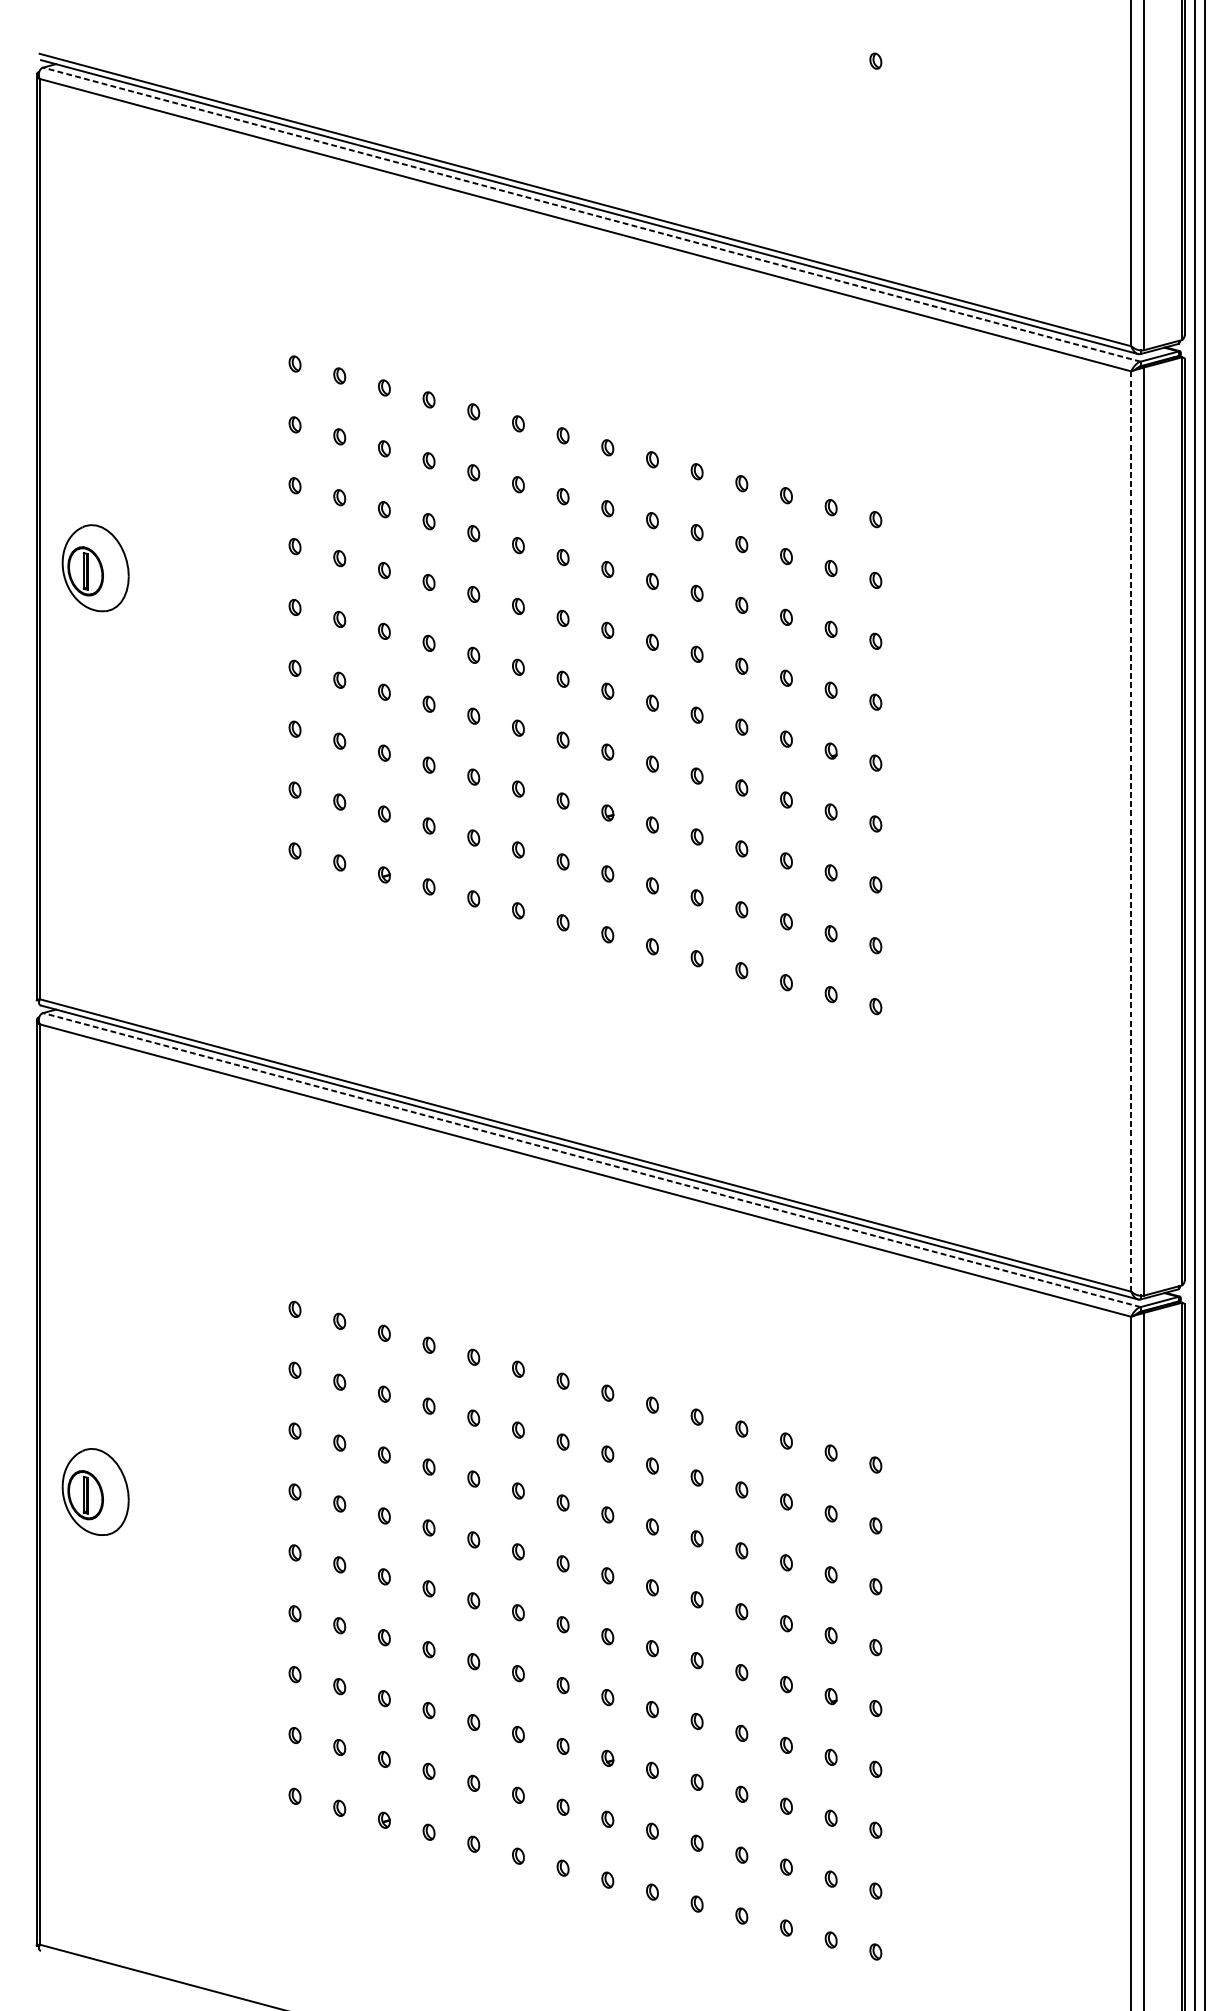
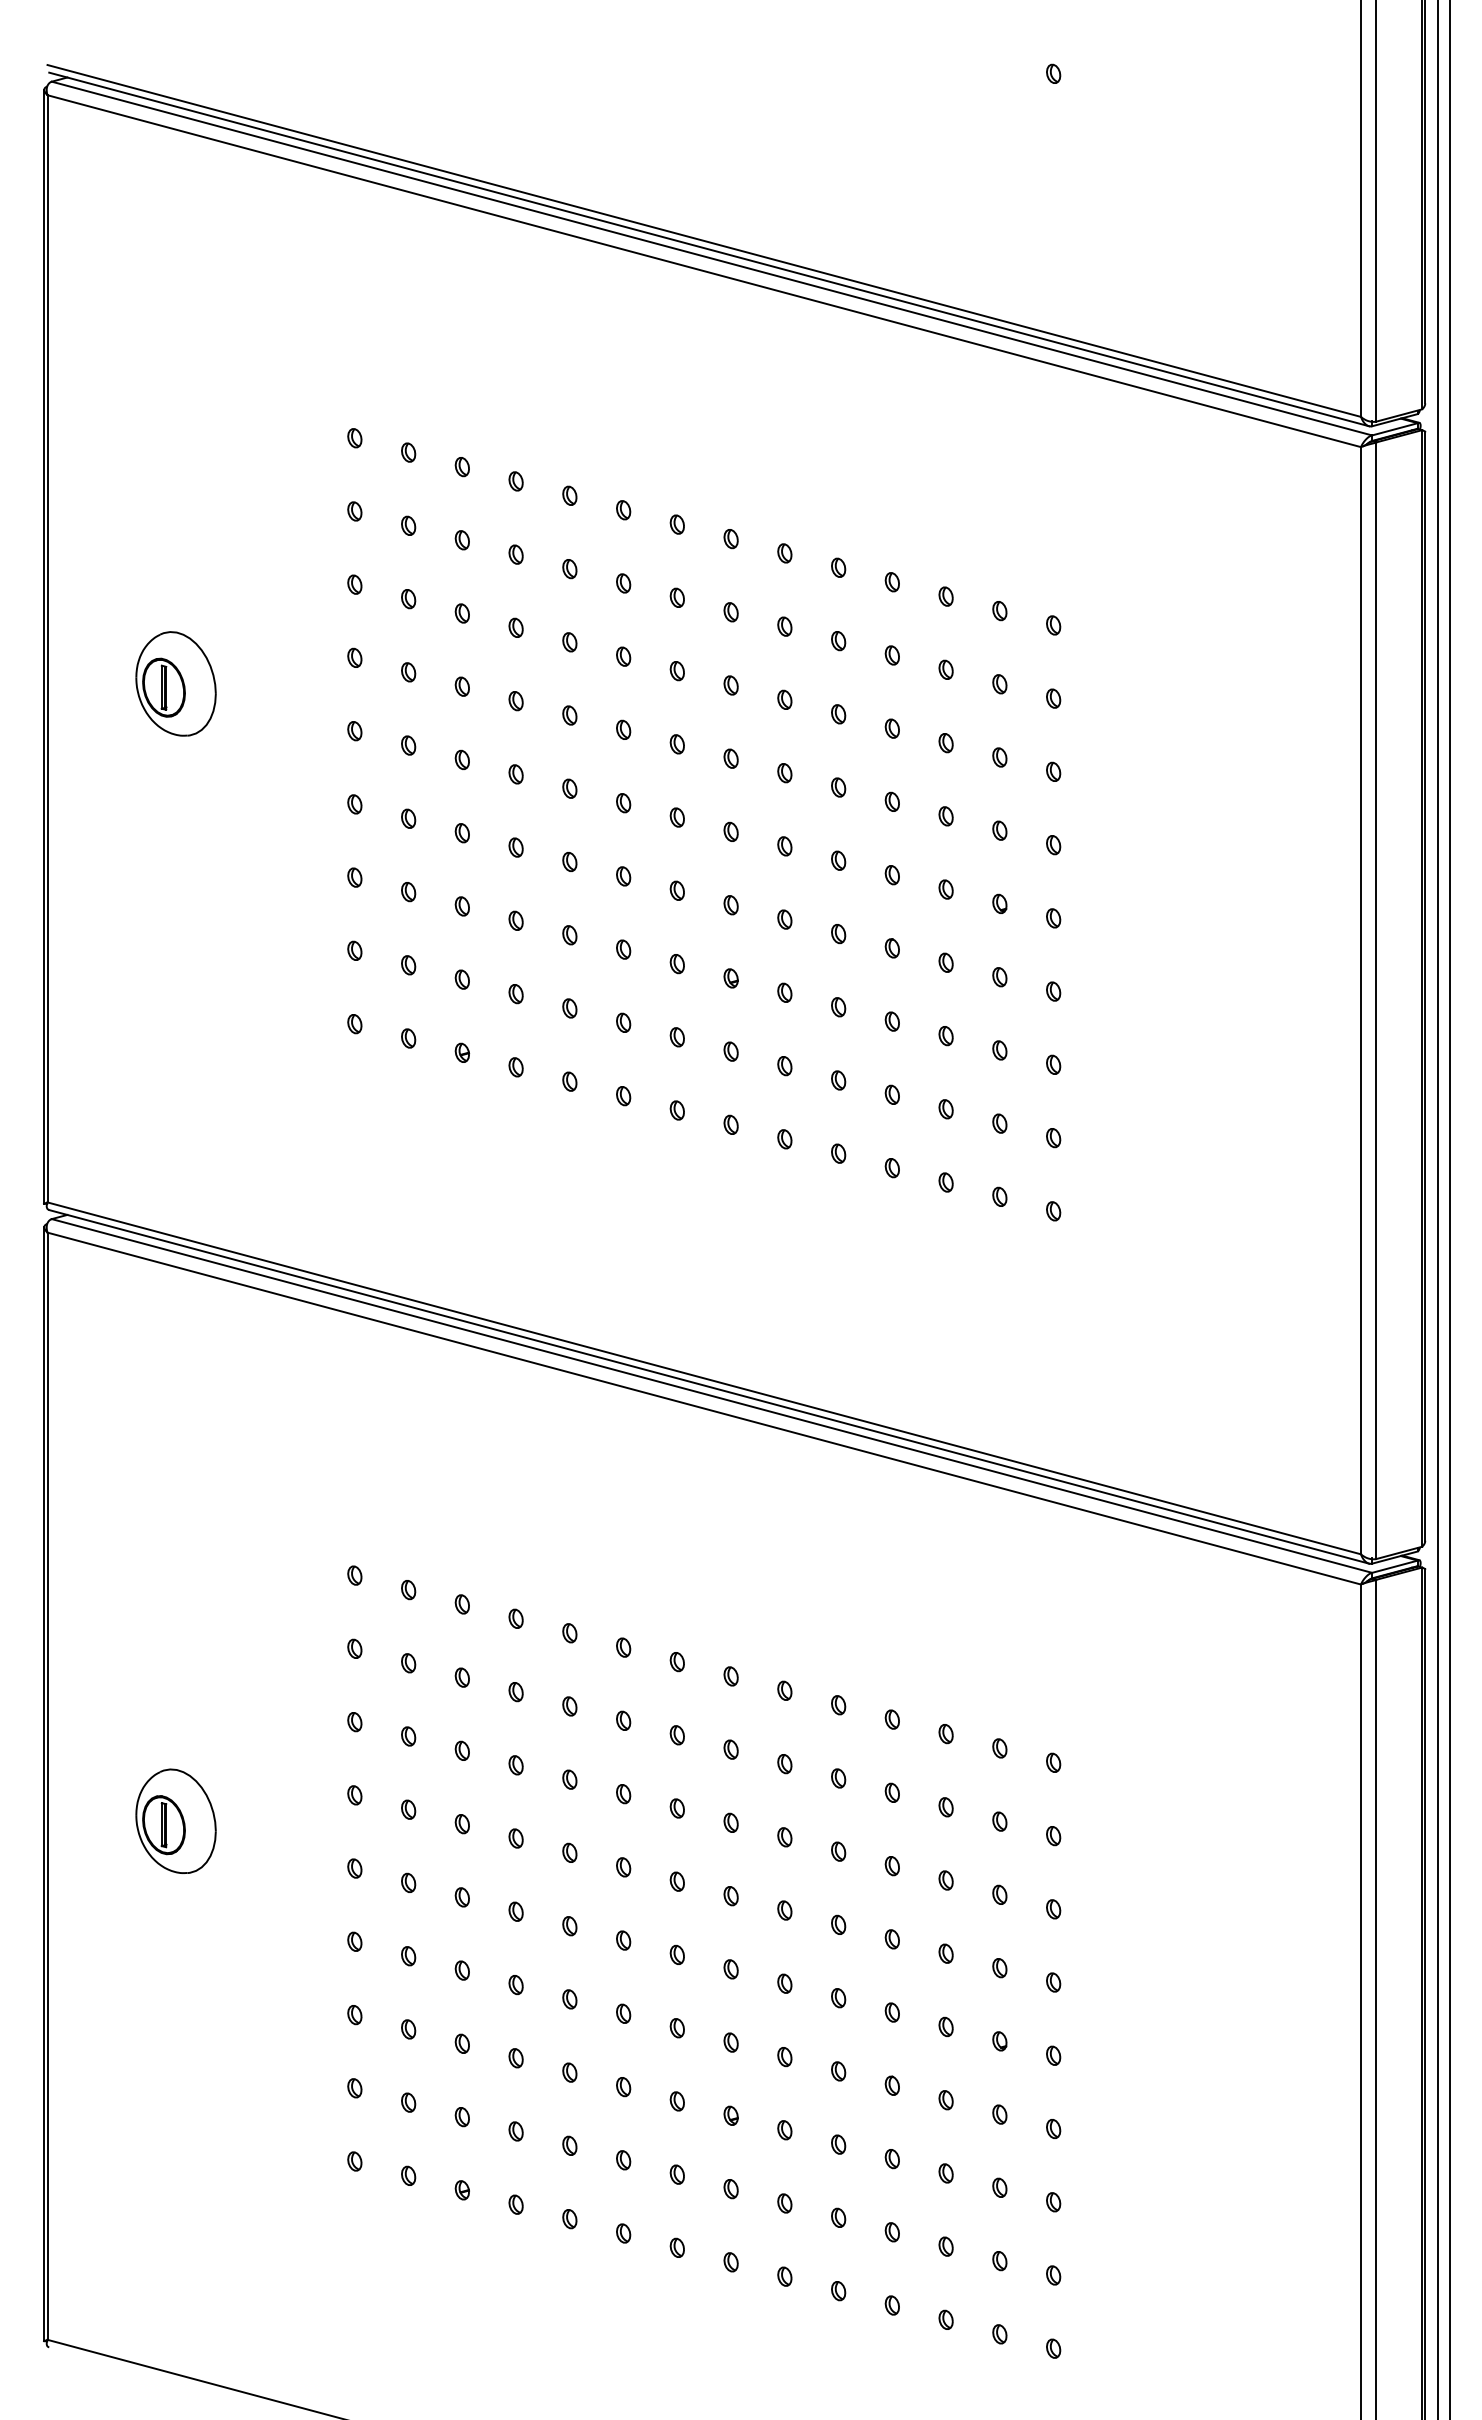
line: (591, 214) -> (711, 258), dashed -> solid
part: (95, 567) -> (175, 683), moved
line: (1131, 831) -> (1361, 1000), dashed -> solid
line: (591, 1159) -> (711, 1395), dashed -> solid
part: (95, 1491) -> (175, 1820), moved

